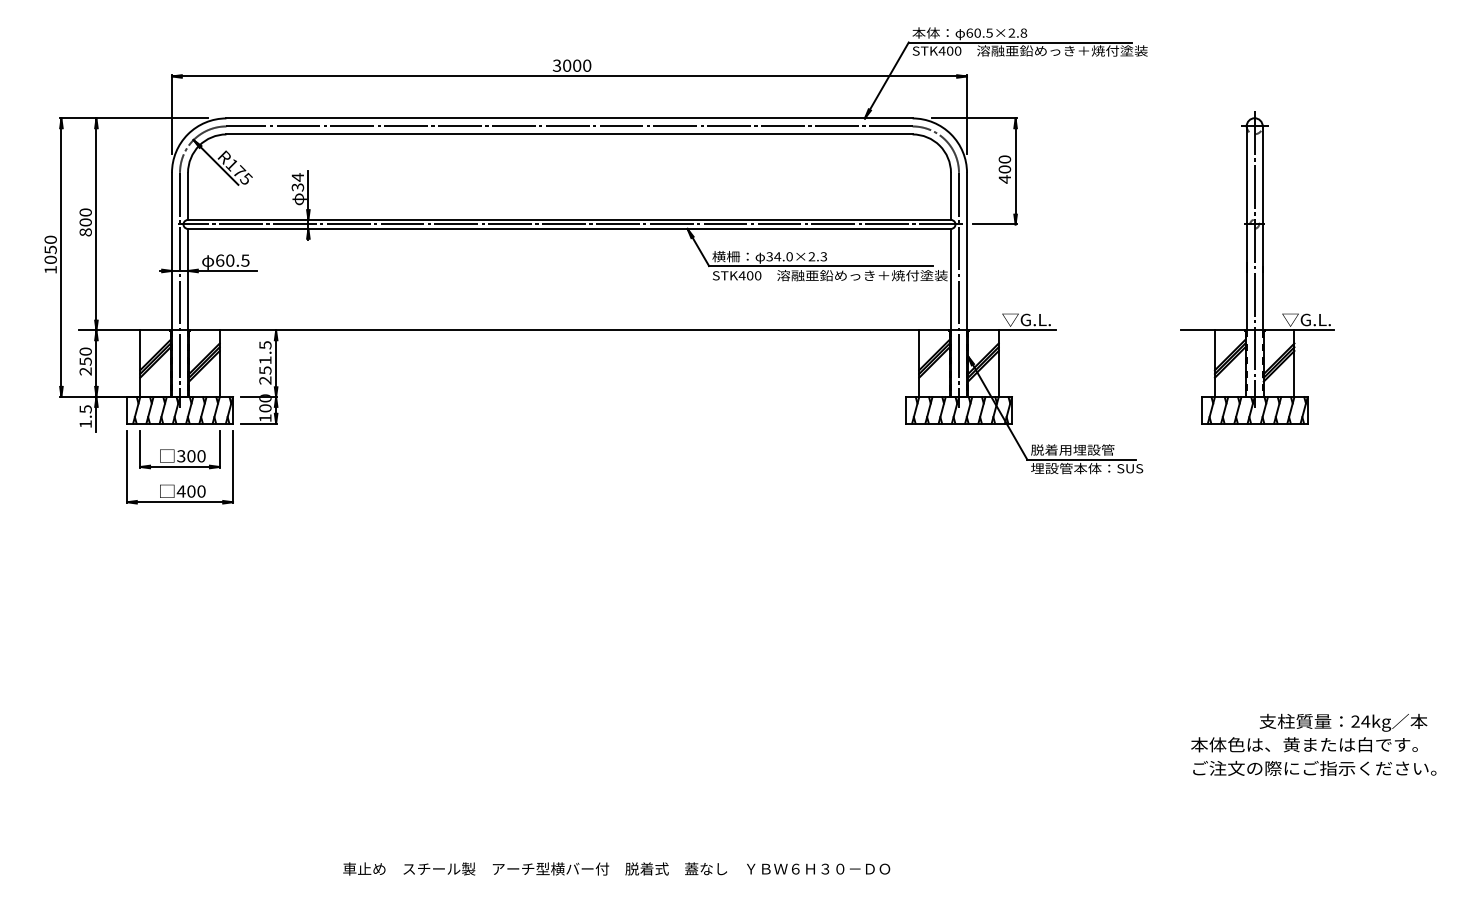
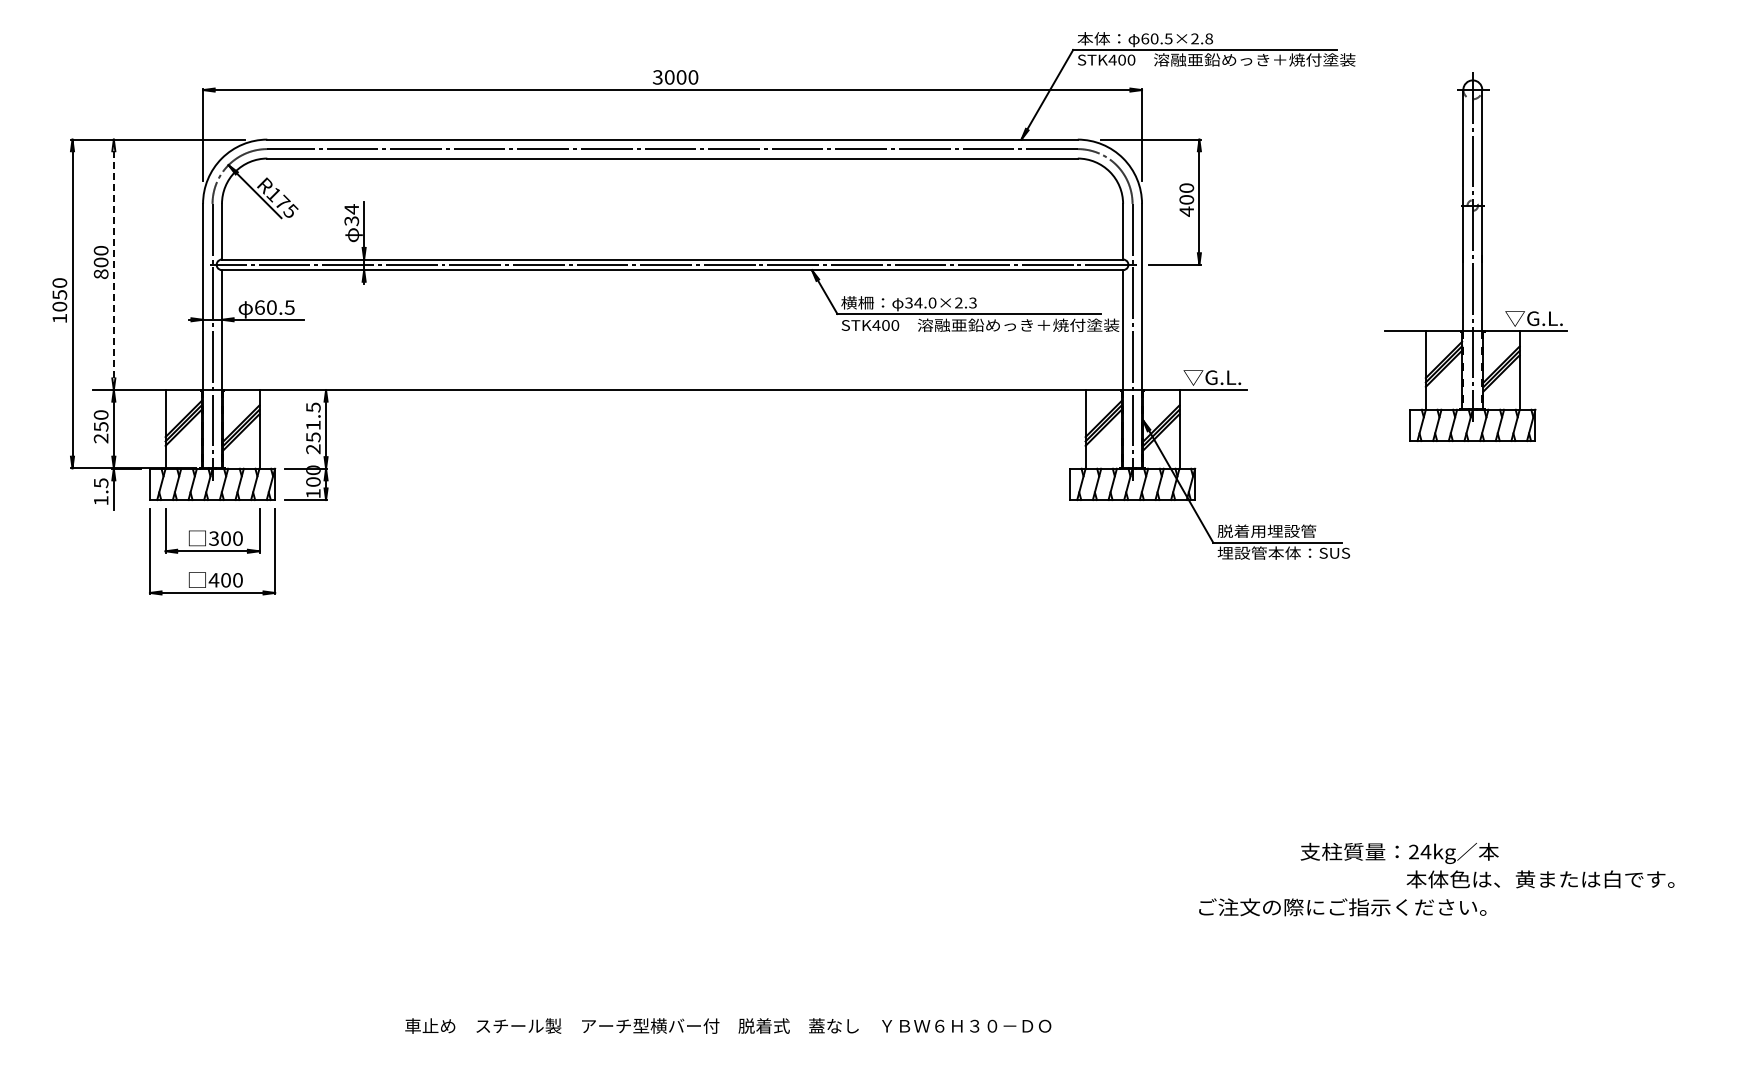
line: (96, 225) -> (113, 265), solid -> dashed
part: (1256, 267) -> (1475, 256), moved
text: (1343, 722) -> (1399, 852), moved
text: (1314, 768) -> (1342, 907), moved

